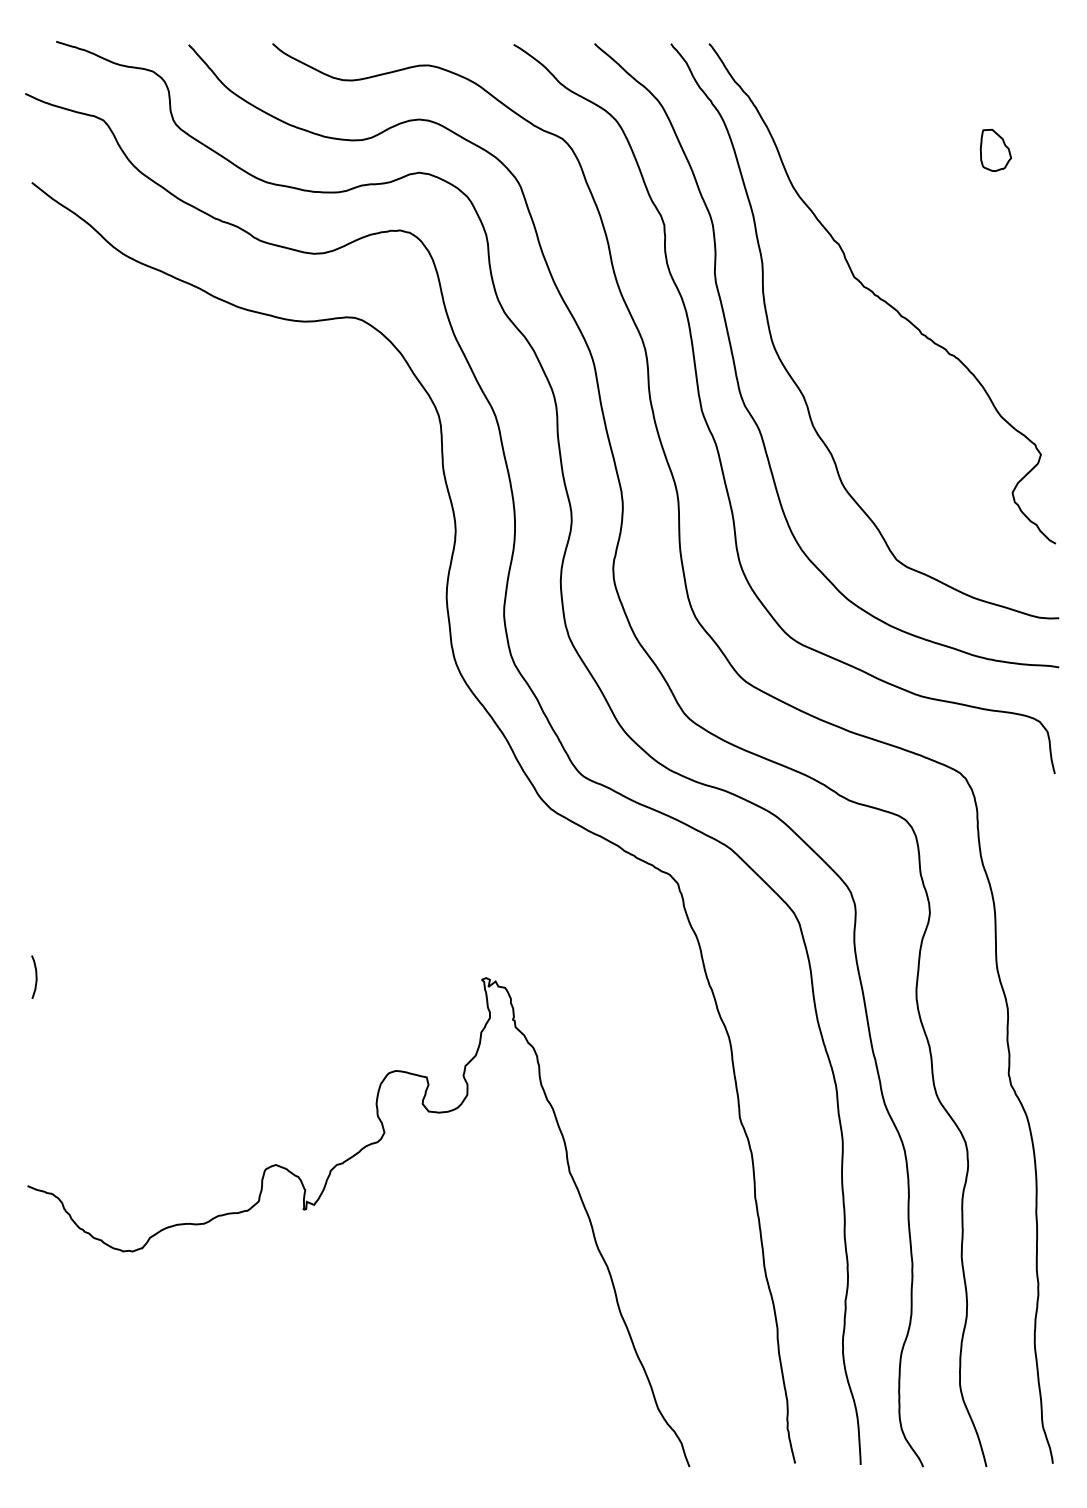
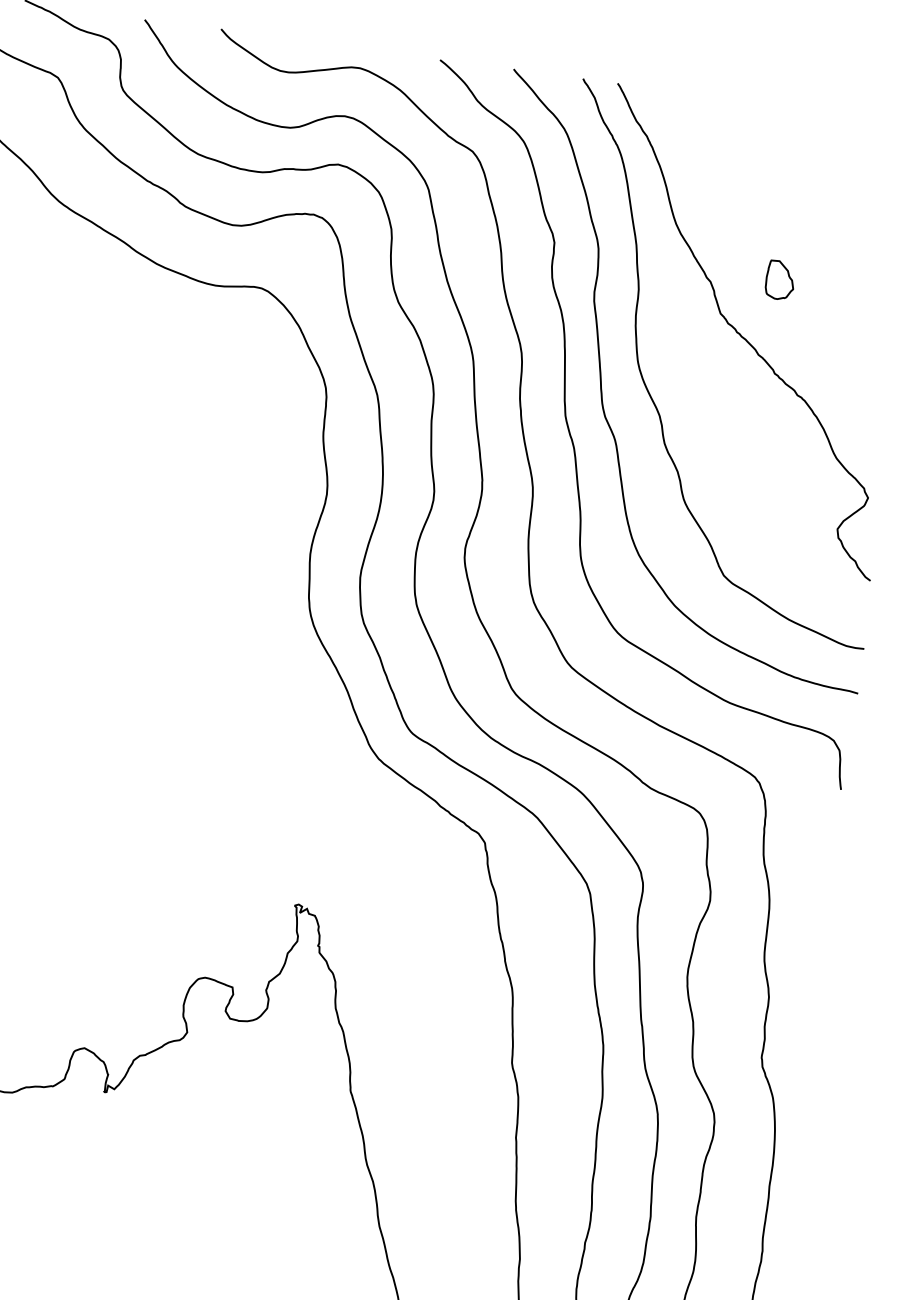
part: (995, 149) -> (780, 279), moved

